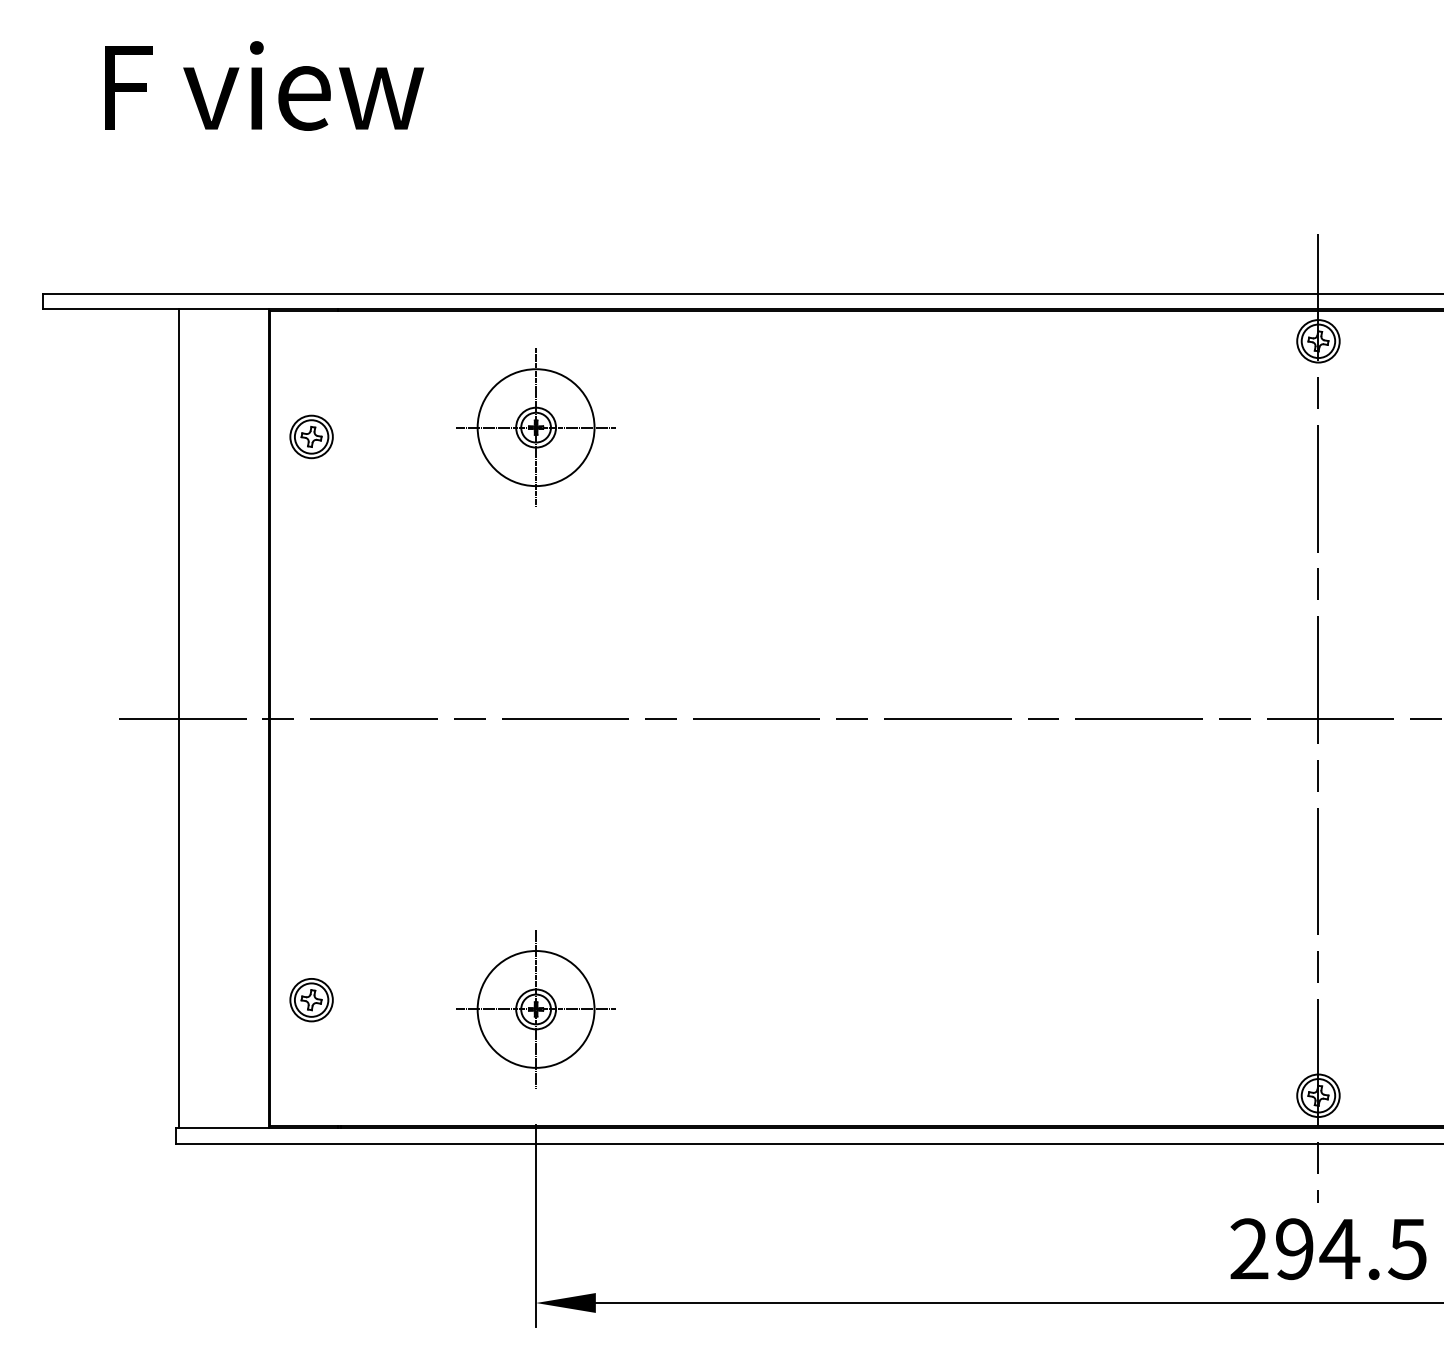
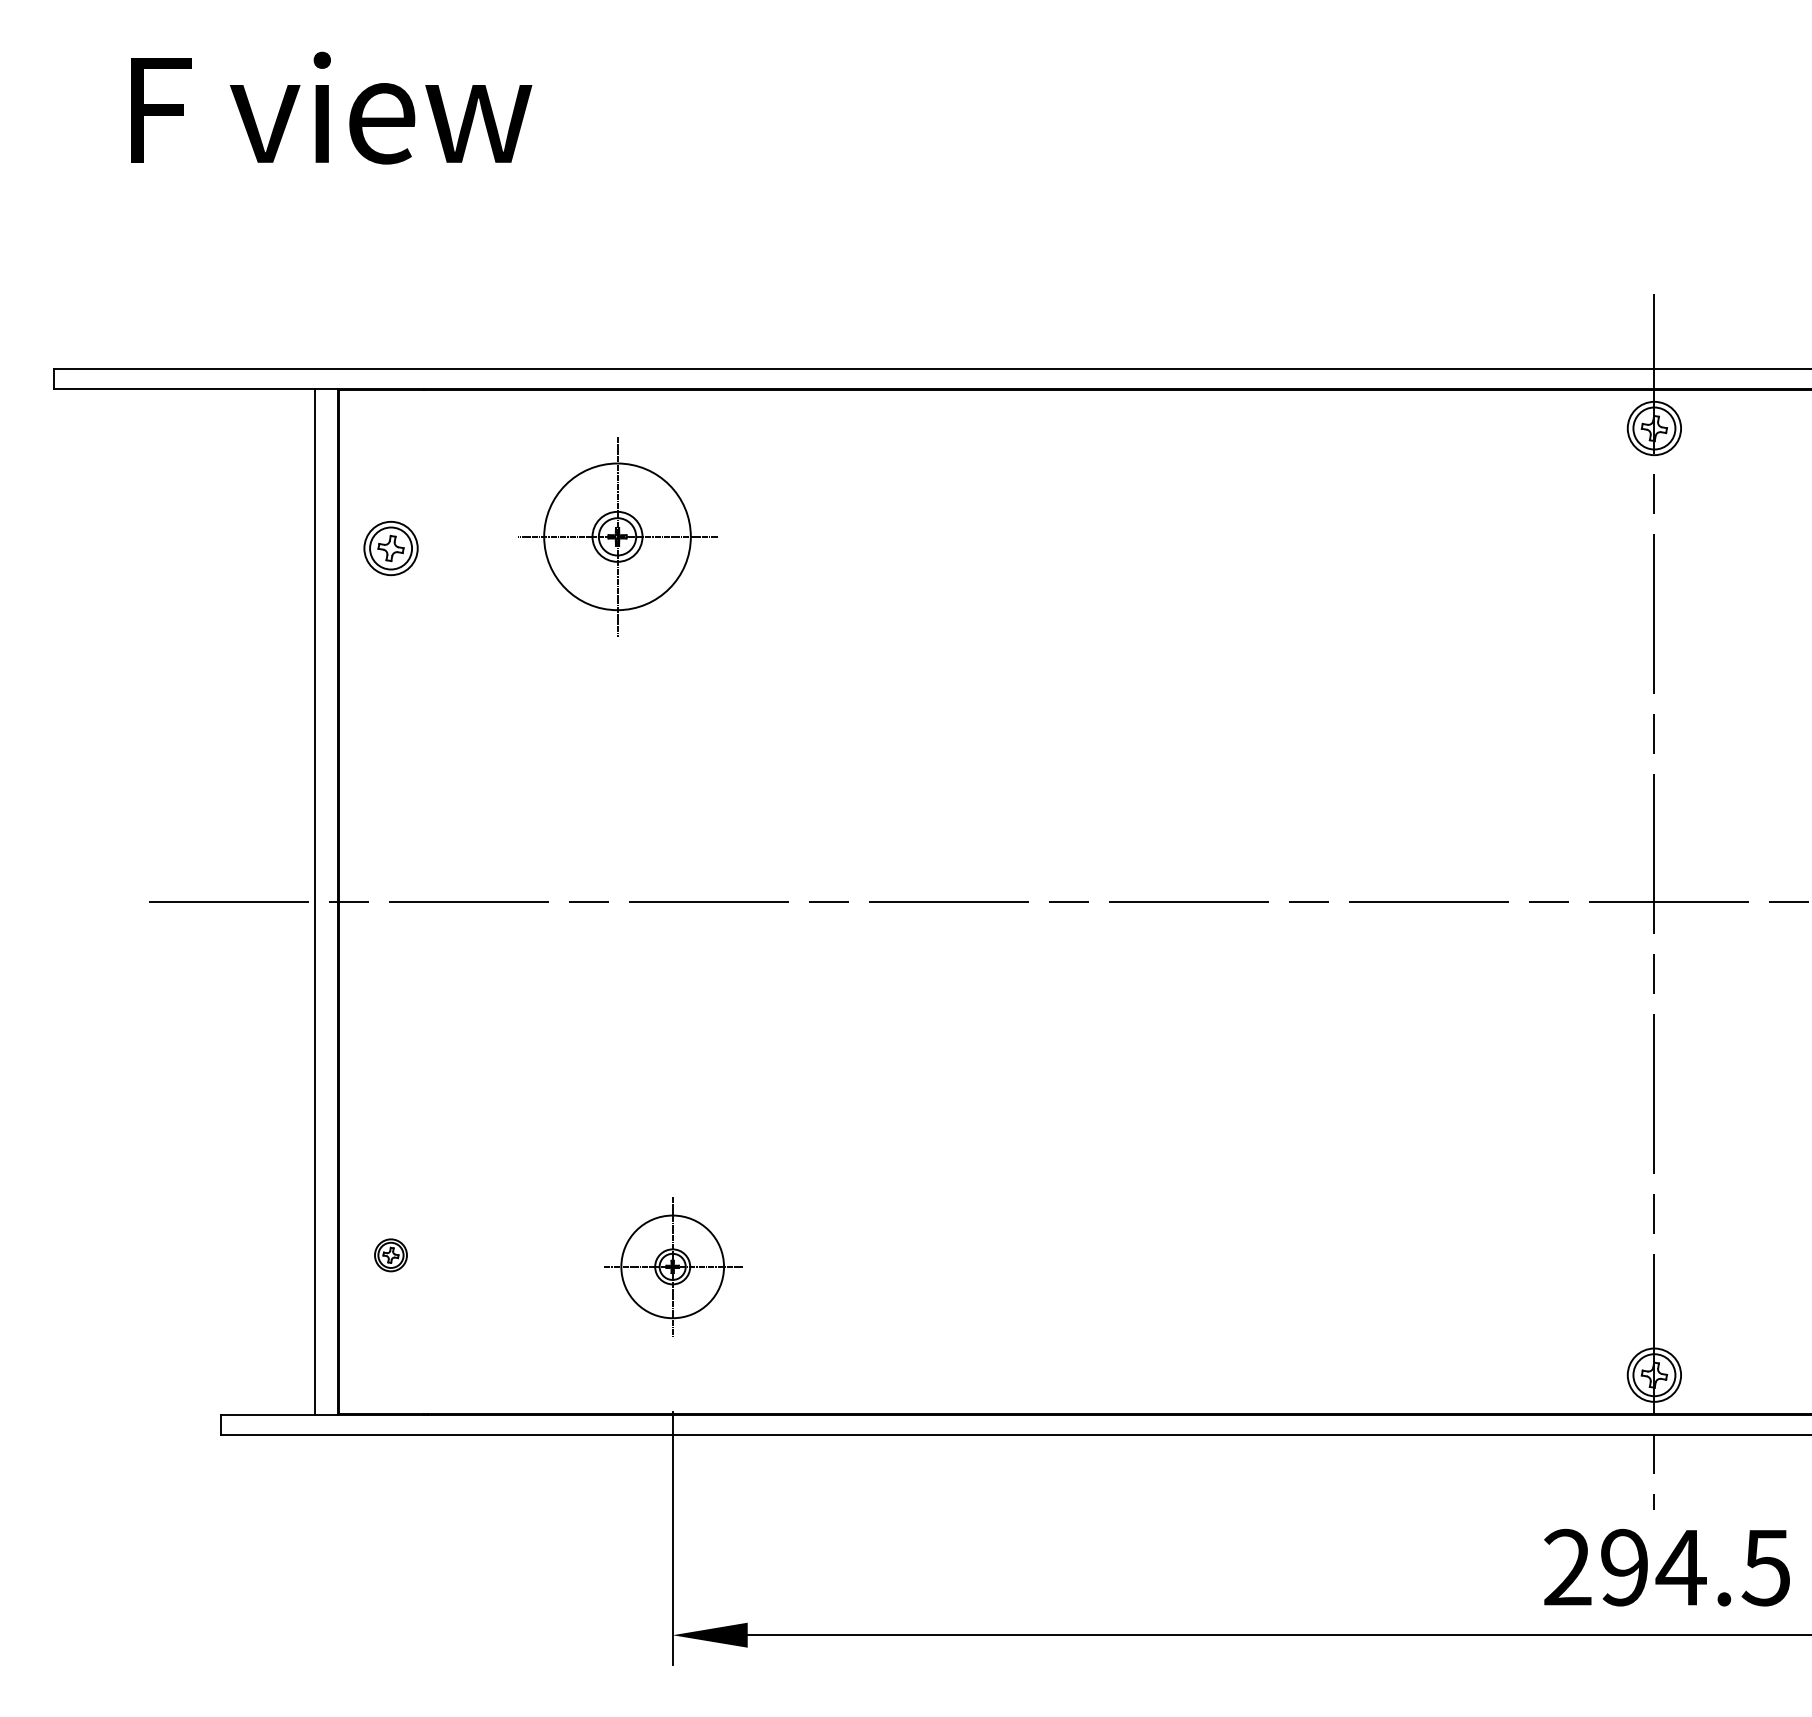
part: (535, 427) -> (616, 536), moved
line: (178, 718) -> (314, 901), moved
part: (311, 1000) -> (390, 1255), size x0.6
part: (535, 1009) -> (671, 1266), size x0.7

